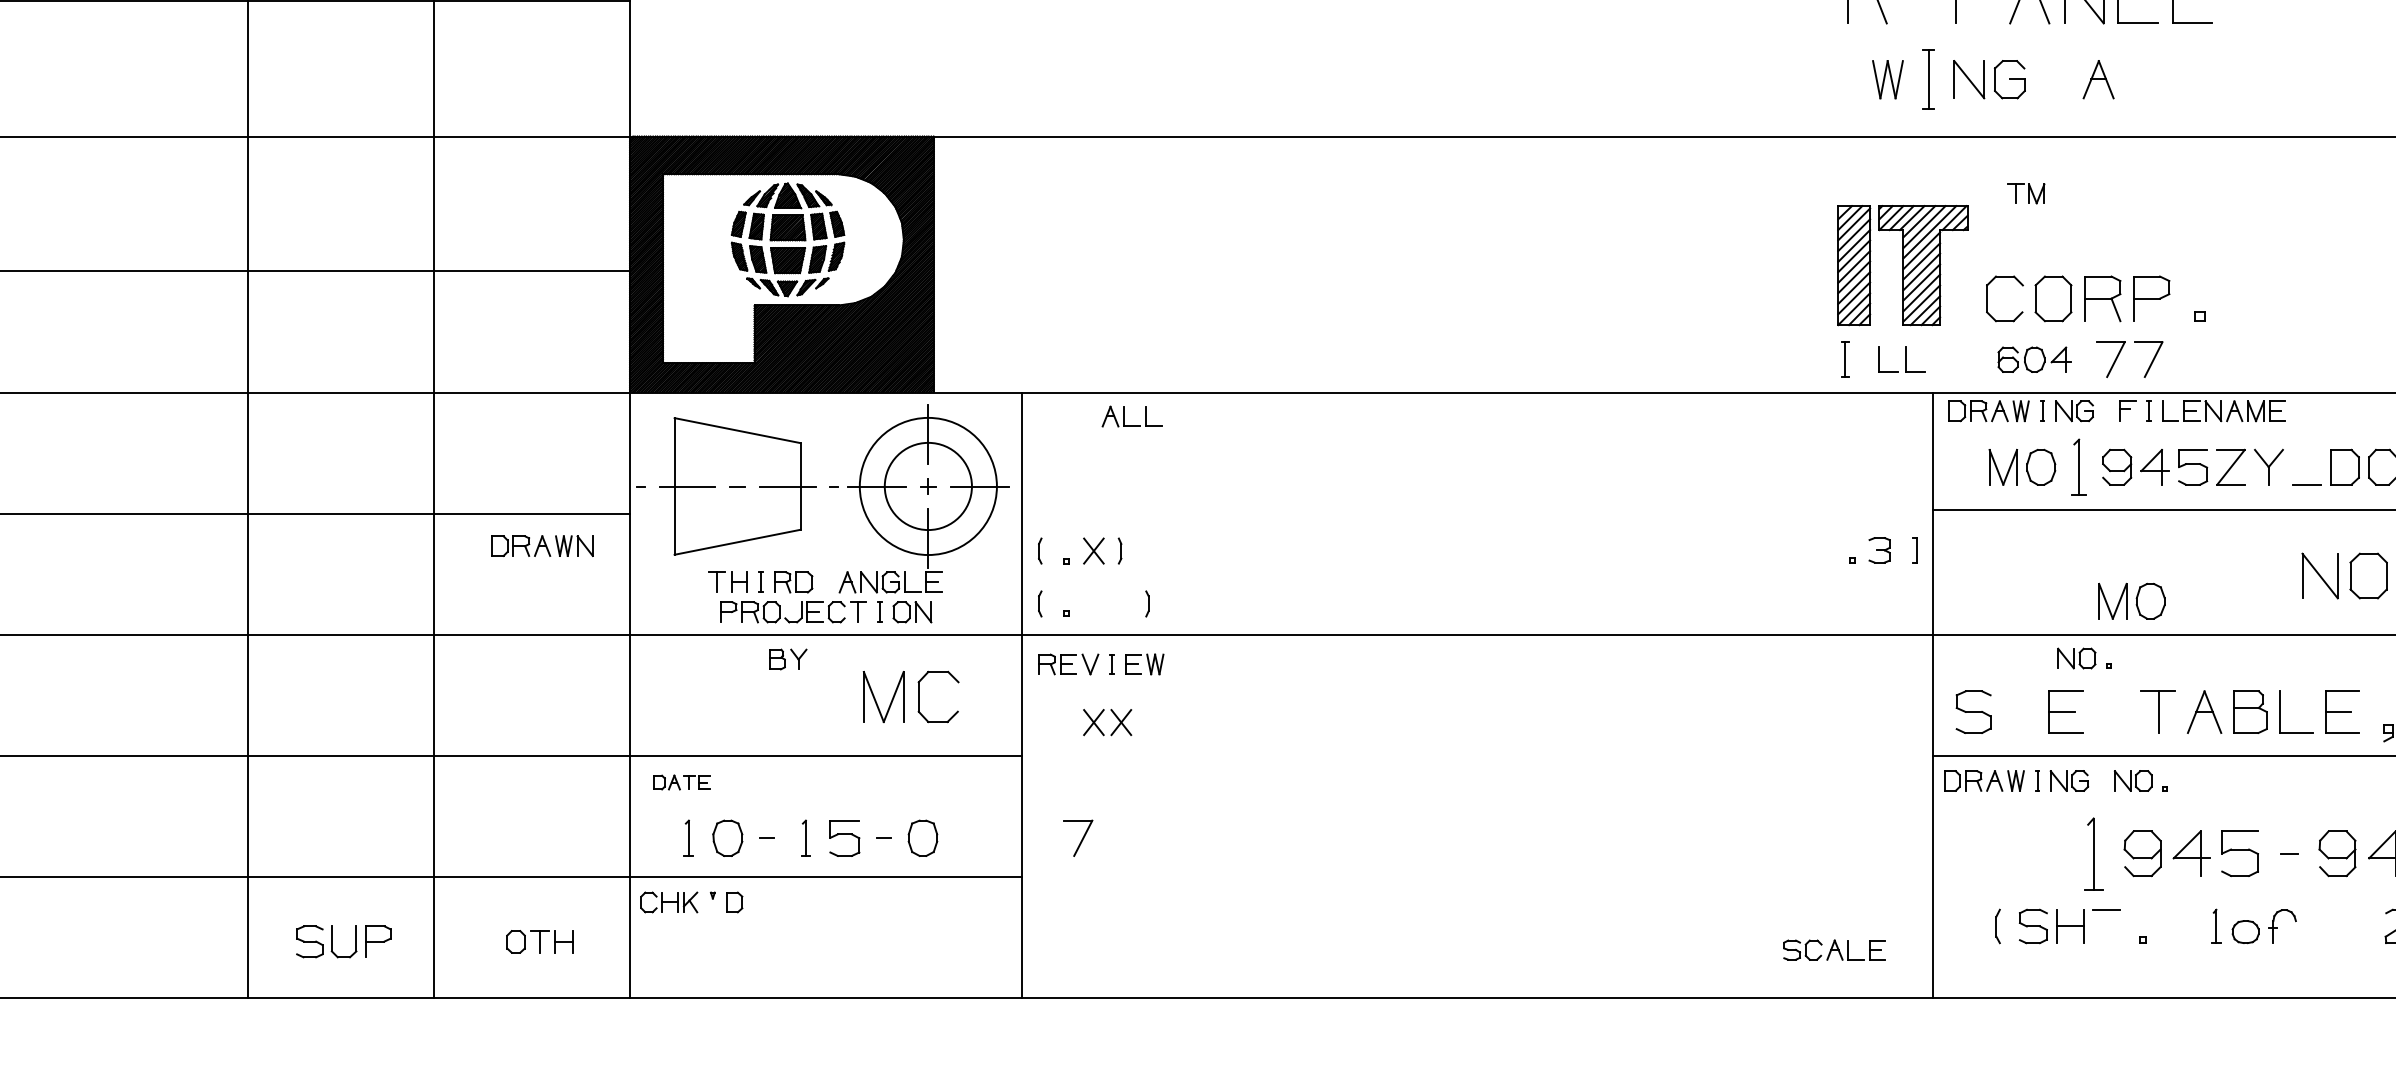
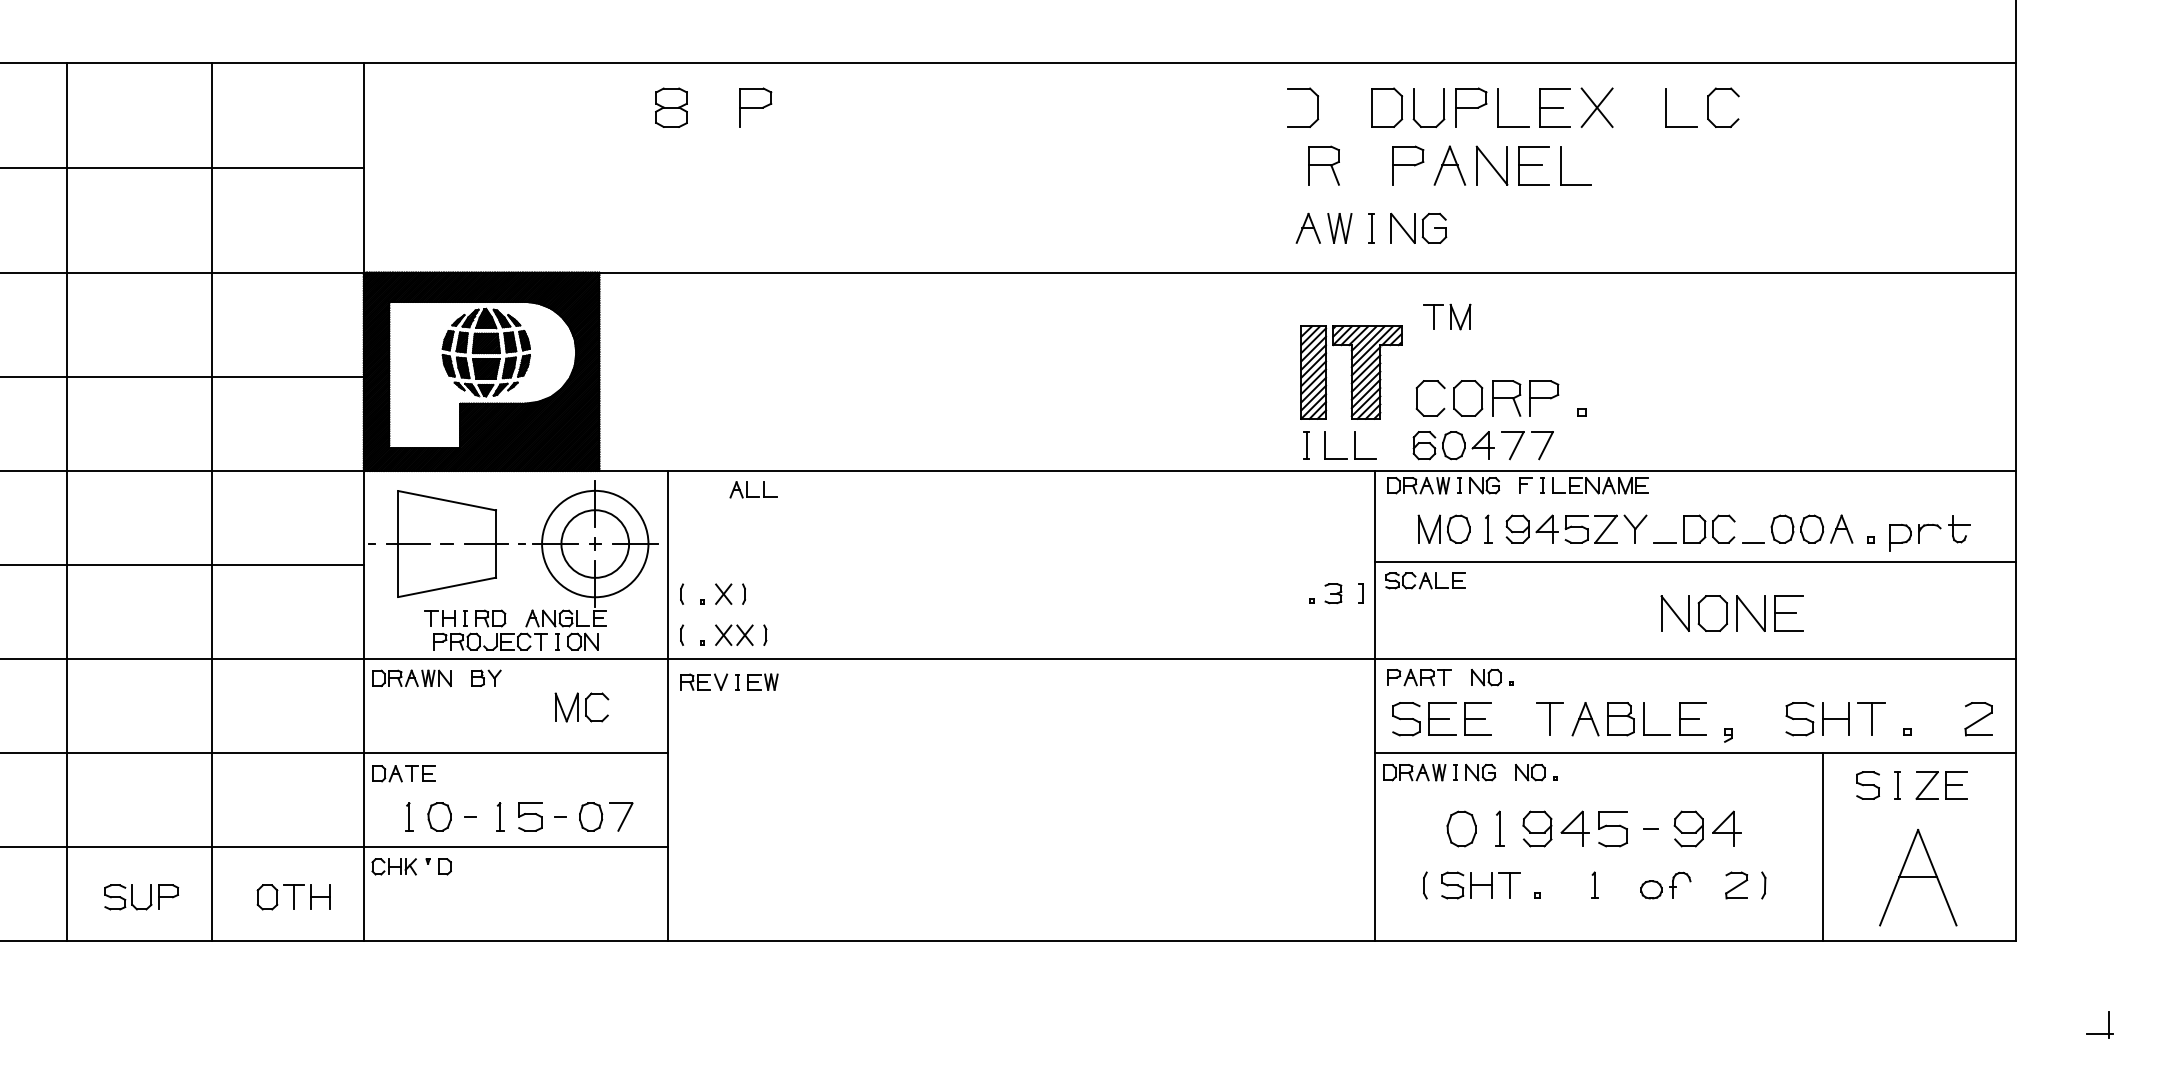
part: (2097, 78) -> (1307, 227), moved
part: (1928, 79) -> (1371, 228), size x0.62
part: (2026, 193) -> (1447, 316), size x1.67
part: (1901, 359) -> (1350, 445), size x1.43
part: (2034, 359) -> (1453, 445), size x1.43
part: (2079, 466) -> (1488, 528), size x0.62
part: (542, 545) -> (411, 677), moved
part: (2131, 600) -> (1528, 632), removed
part: (1990, 658) -> (1419, 677), added
part: (910, 697) -> (581, 707), size x0.71
part: (2020, 711) -> (1442, 718), added
part: (1115, 717) -> (740, 631), moved
part: (681, 782) -> (403, 773), size x1.43
part: (1078, 837) -> (621, 816), moved
part: (2044, 853) -> (1461, 828), added
part: (2093, 853) -> (1499, 828), size x0.62
line: (2106, 926) -> (1509, 885), added
part: (2263, 926) -> (1665, 885), moved
part: (539, 941) -> (293, 897), size x1.43
part: (1834, 949) -> (1425, 580), moved

